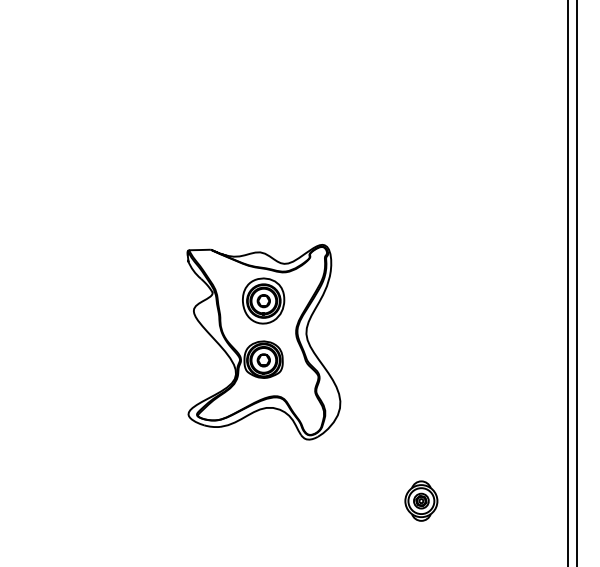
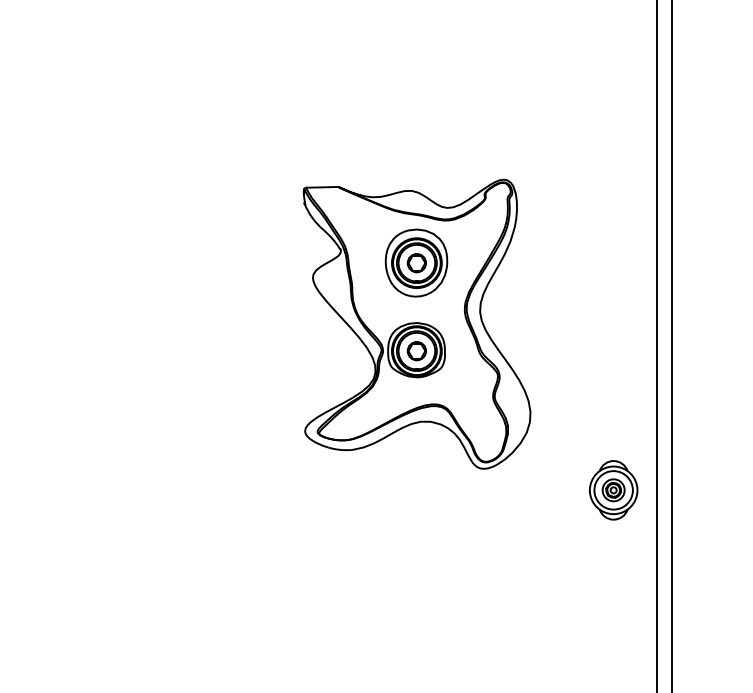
part: (263, 342) -> (416, 324), moved
part: (421, 500) -> (613, 489), moved

